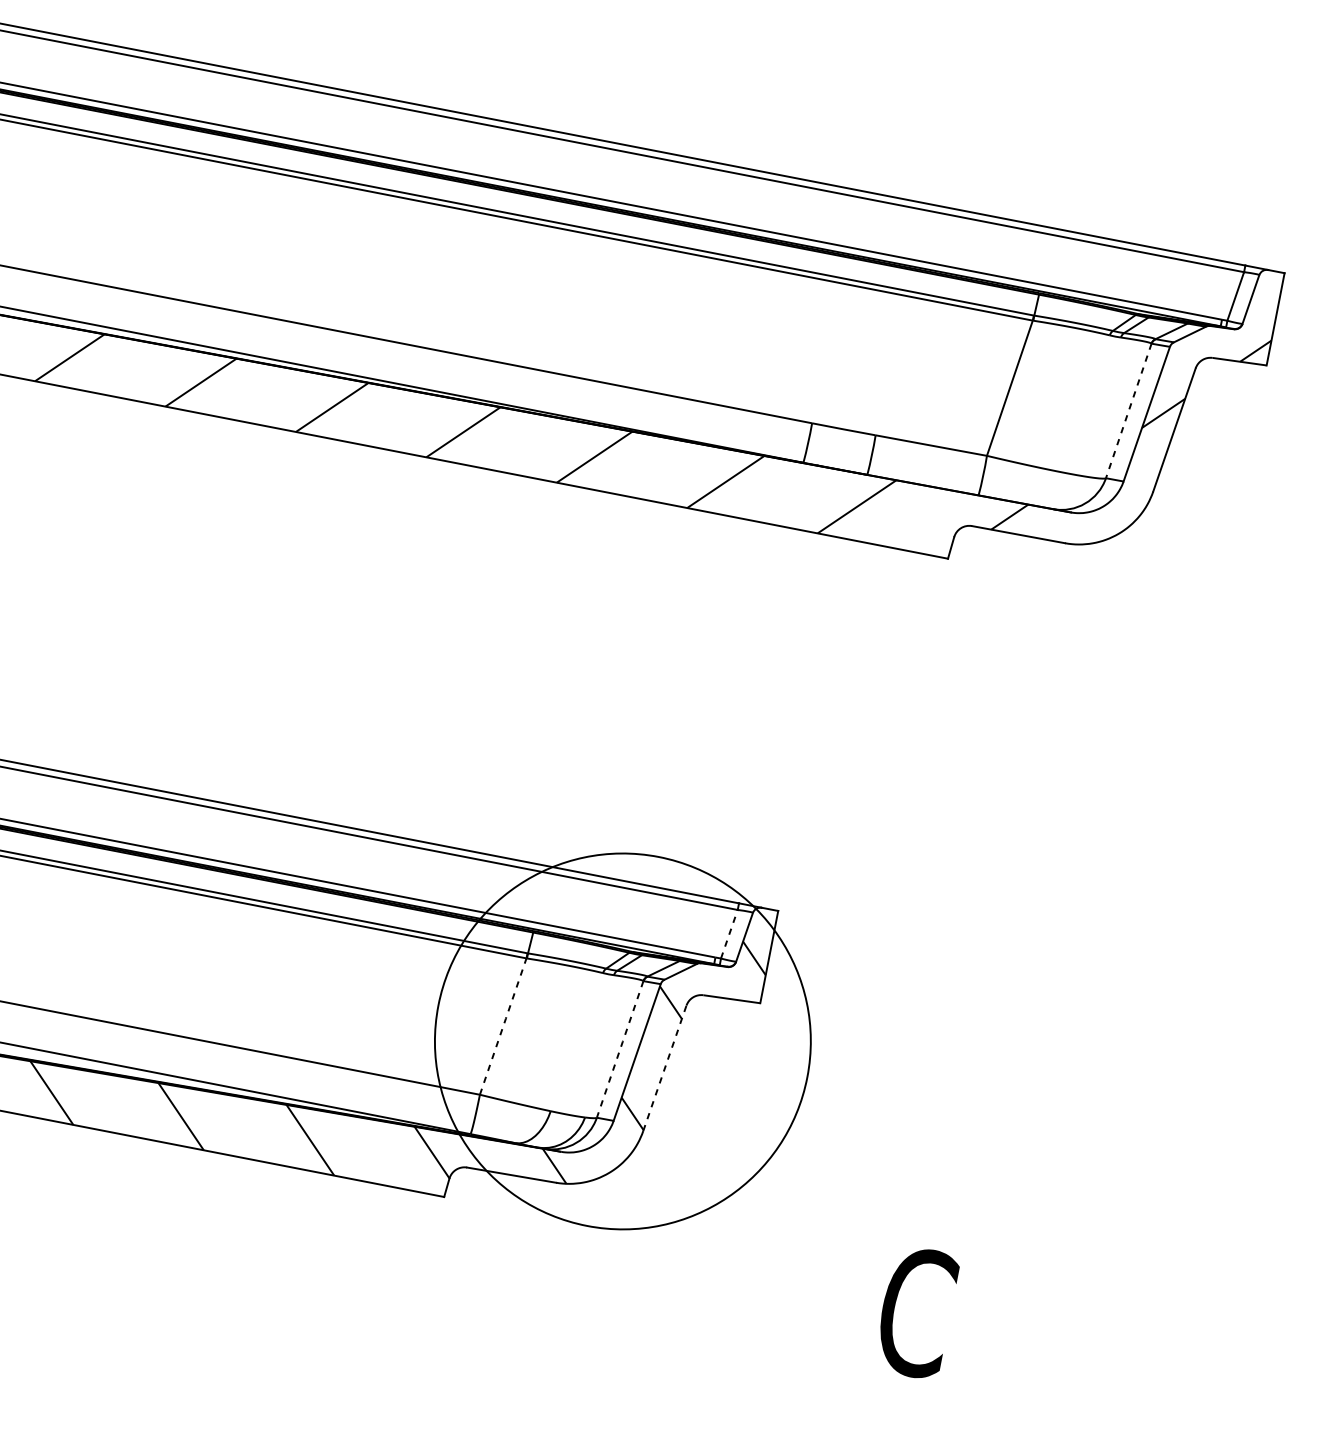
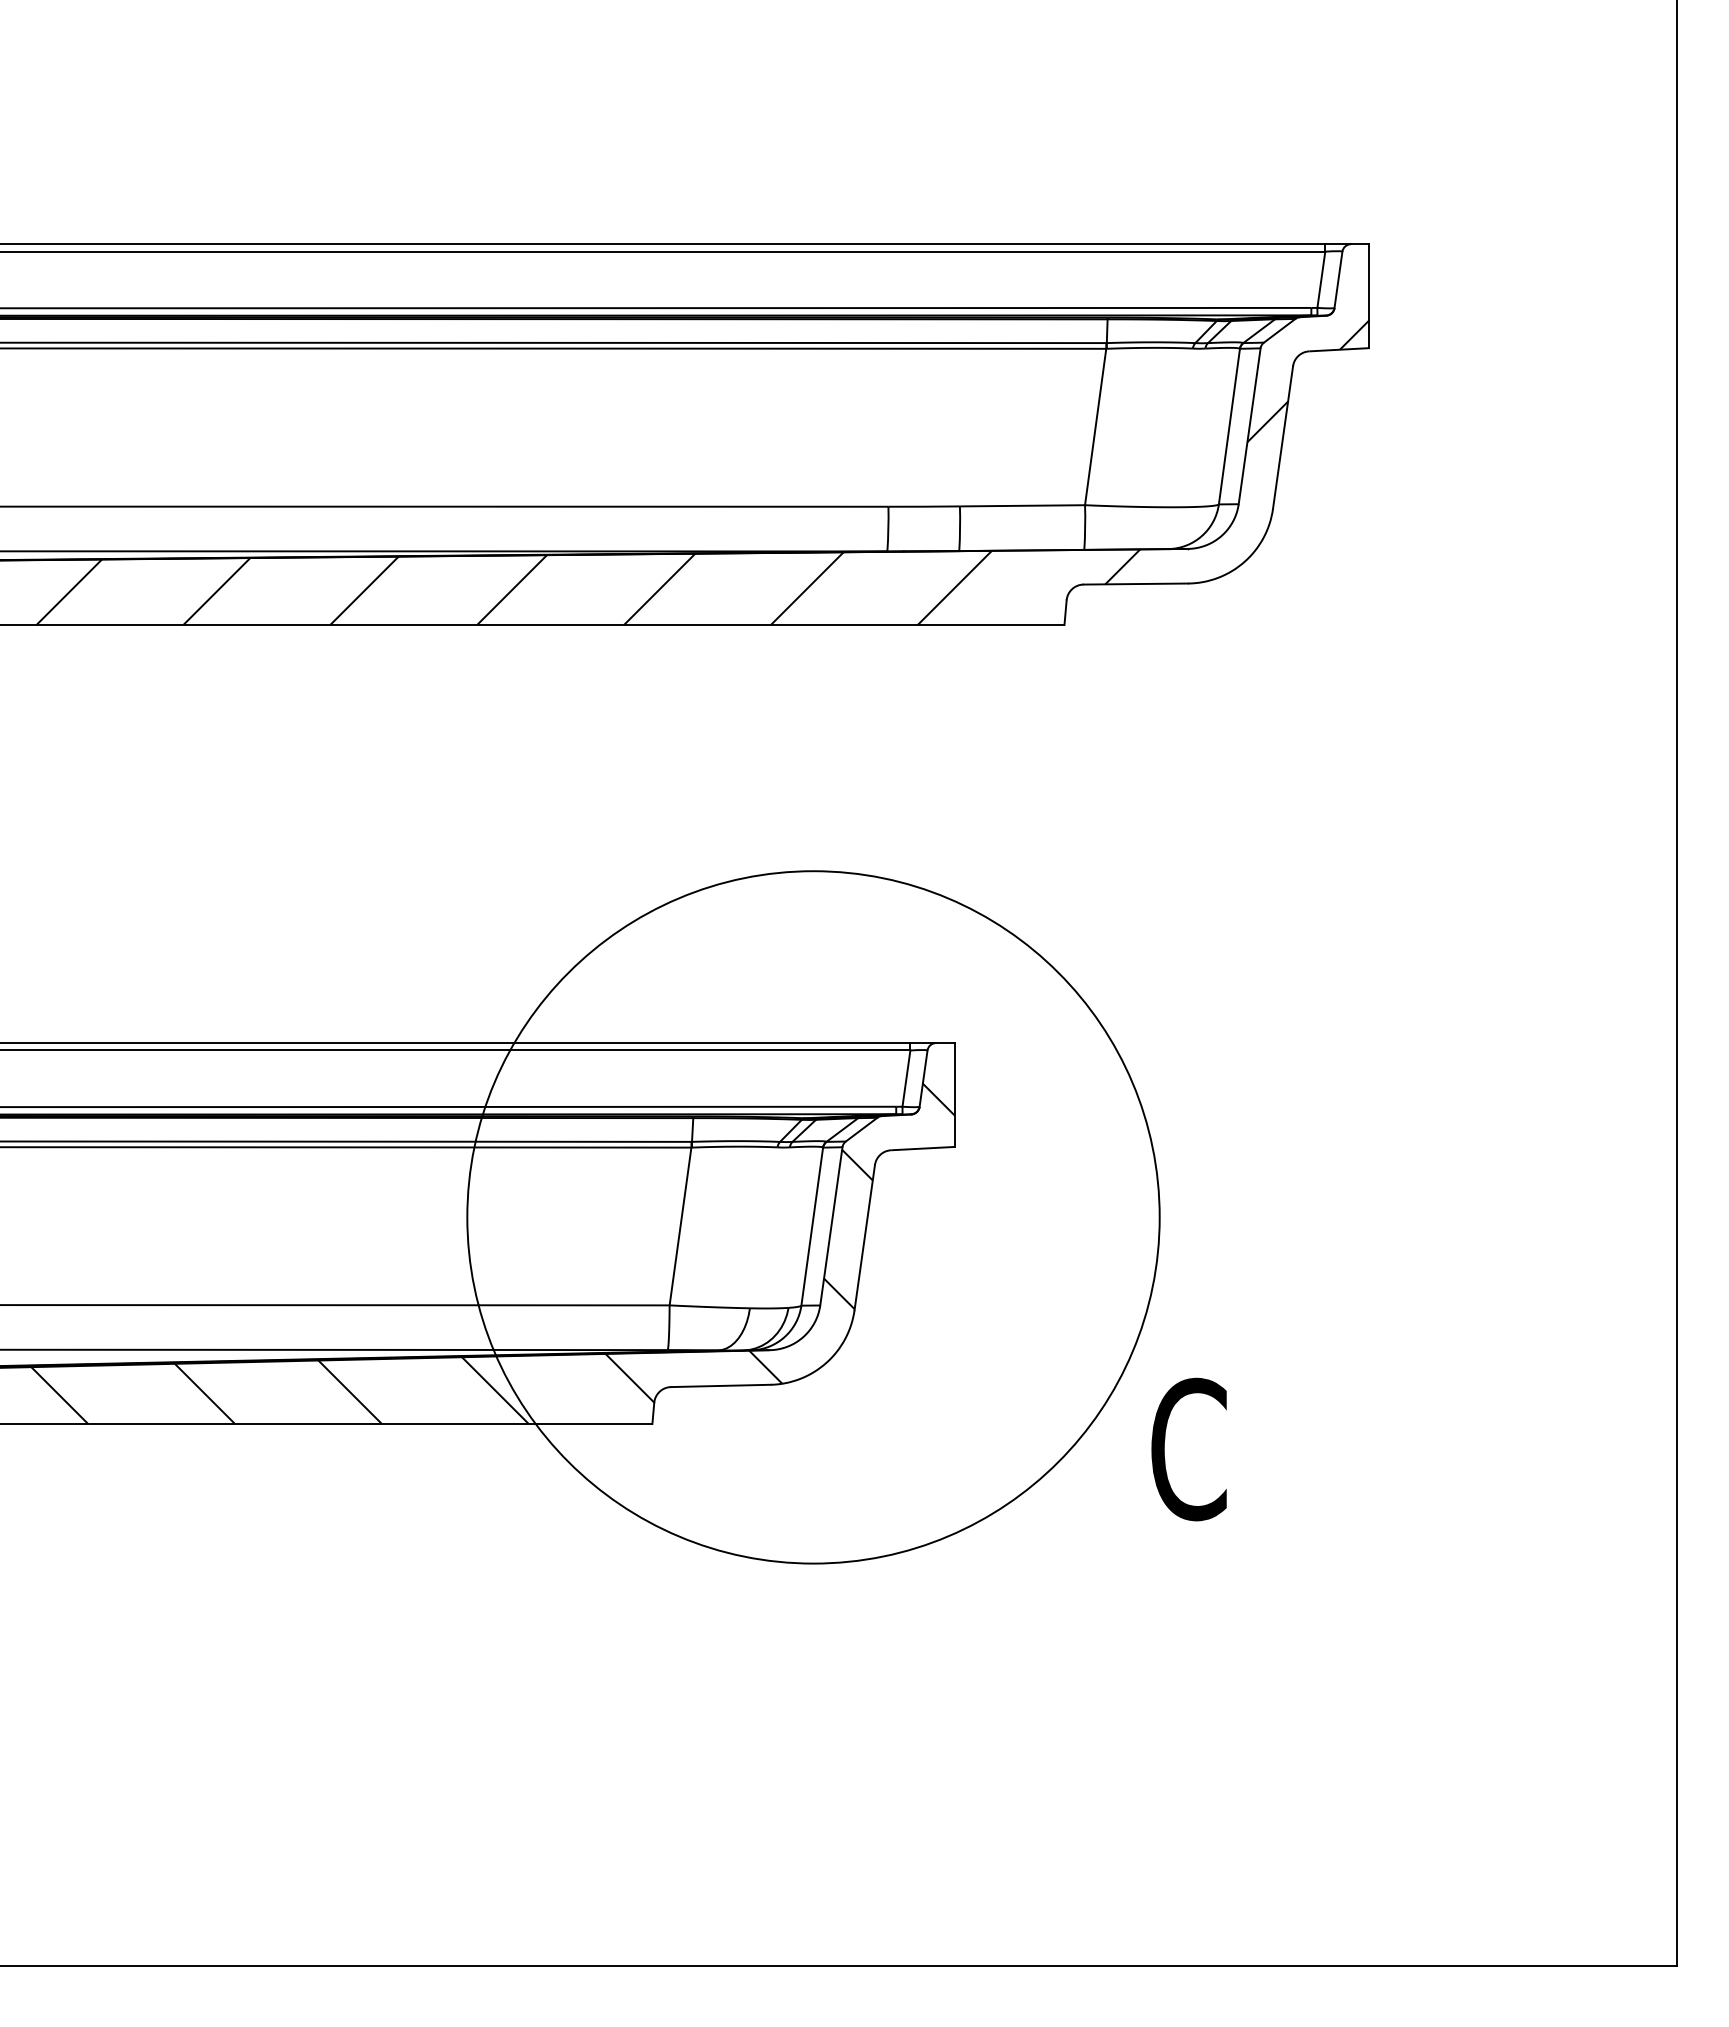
line: (1128, 410) -> (1229, 426), dashed -> solid
line: (729, 934) -> (906, 1078), dashed -> solid
line: (503, 1025) -> (680, 1225), dashed -> solid
circle: (622, 1041) -> (813, 1217), size x1.67
line: (620, 1049) -> (812, 1226), dashed -> solid
line: (664, 1068) -> (864, 1237), dashed -> solid

